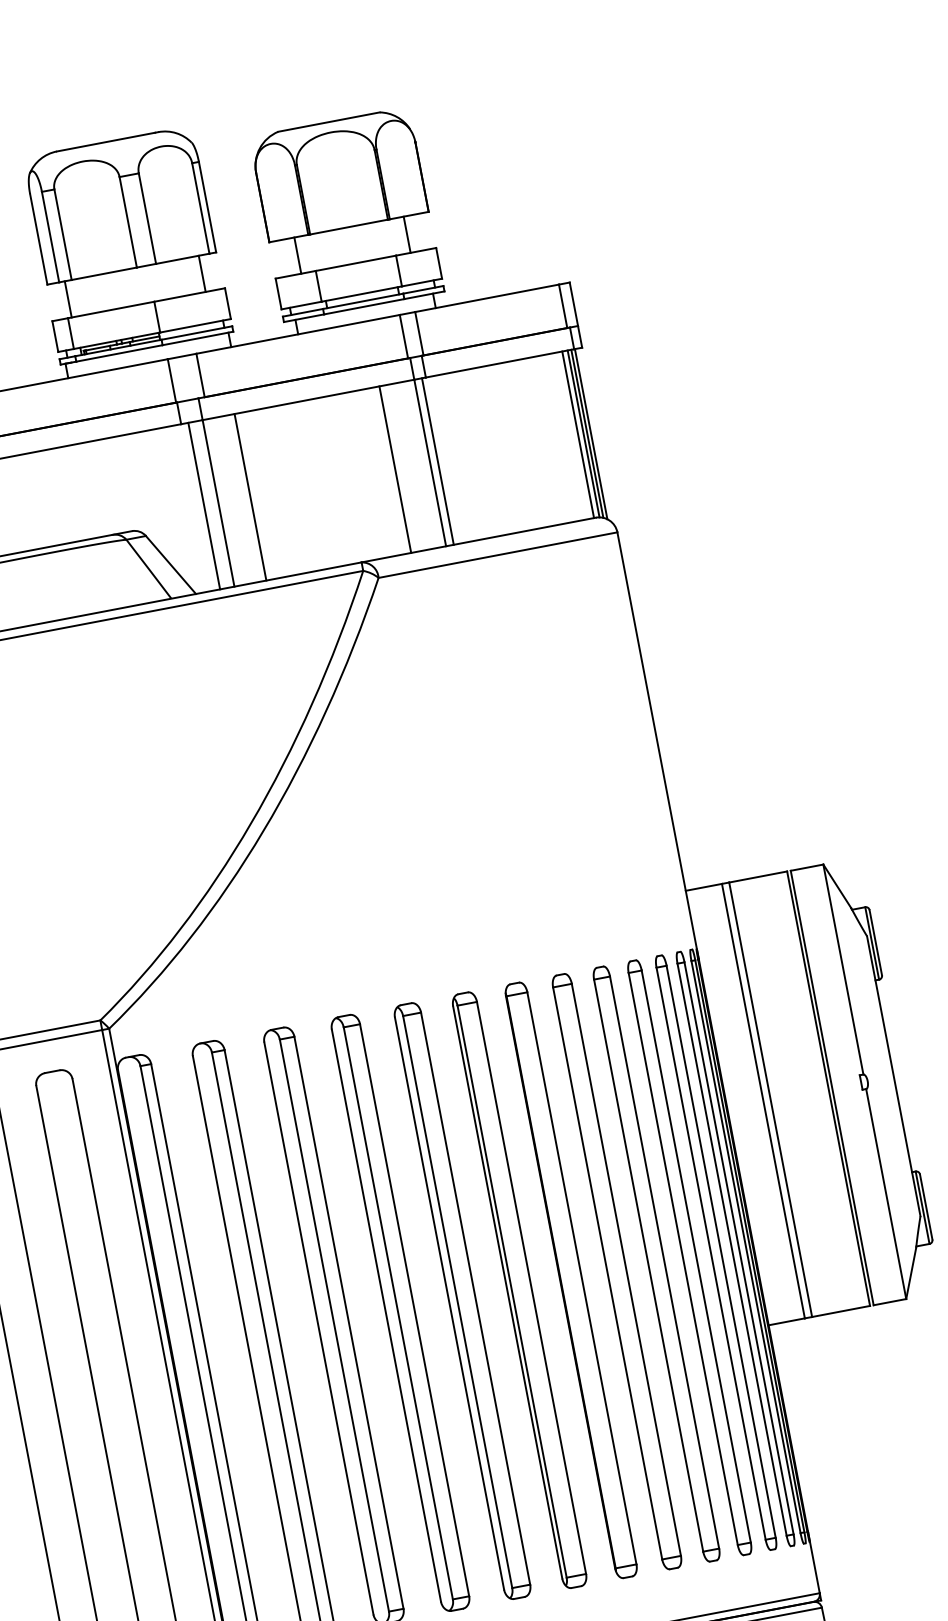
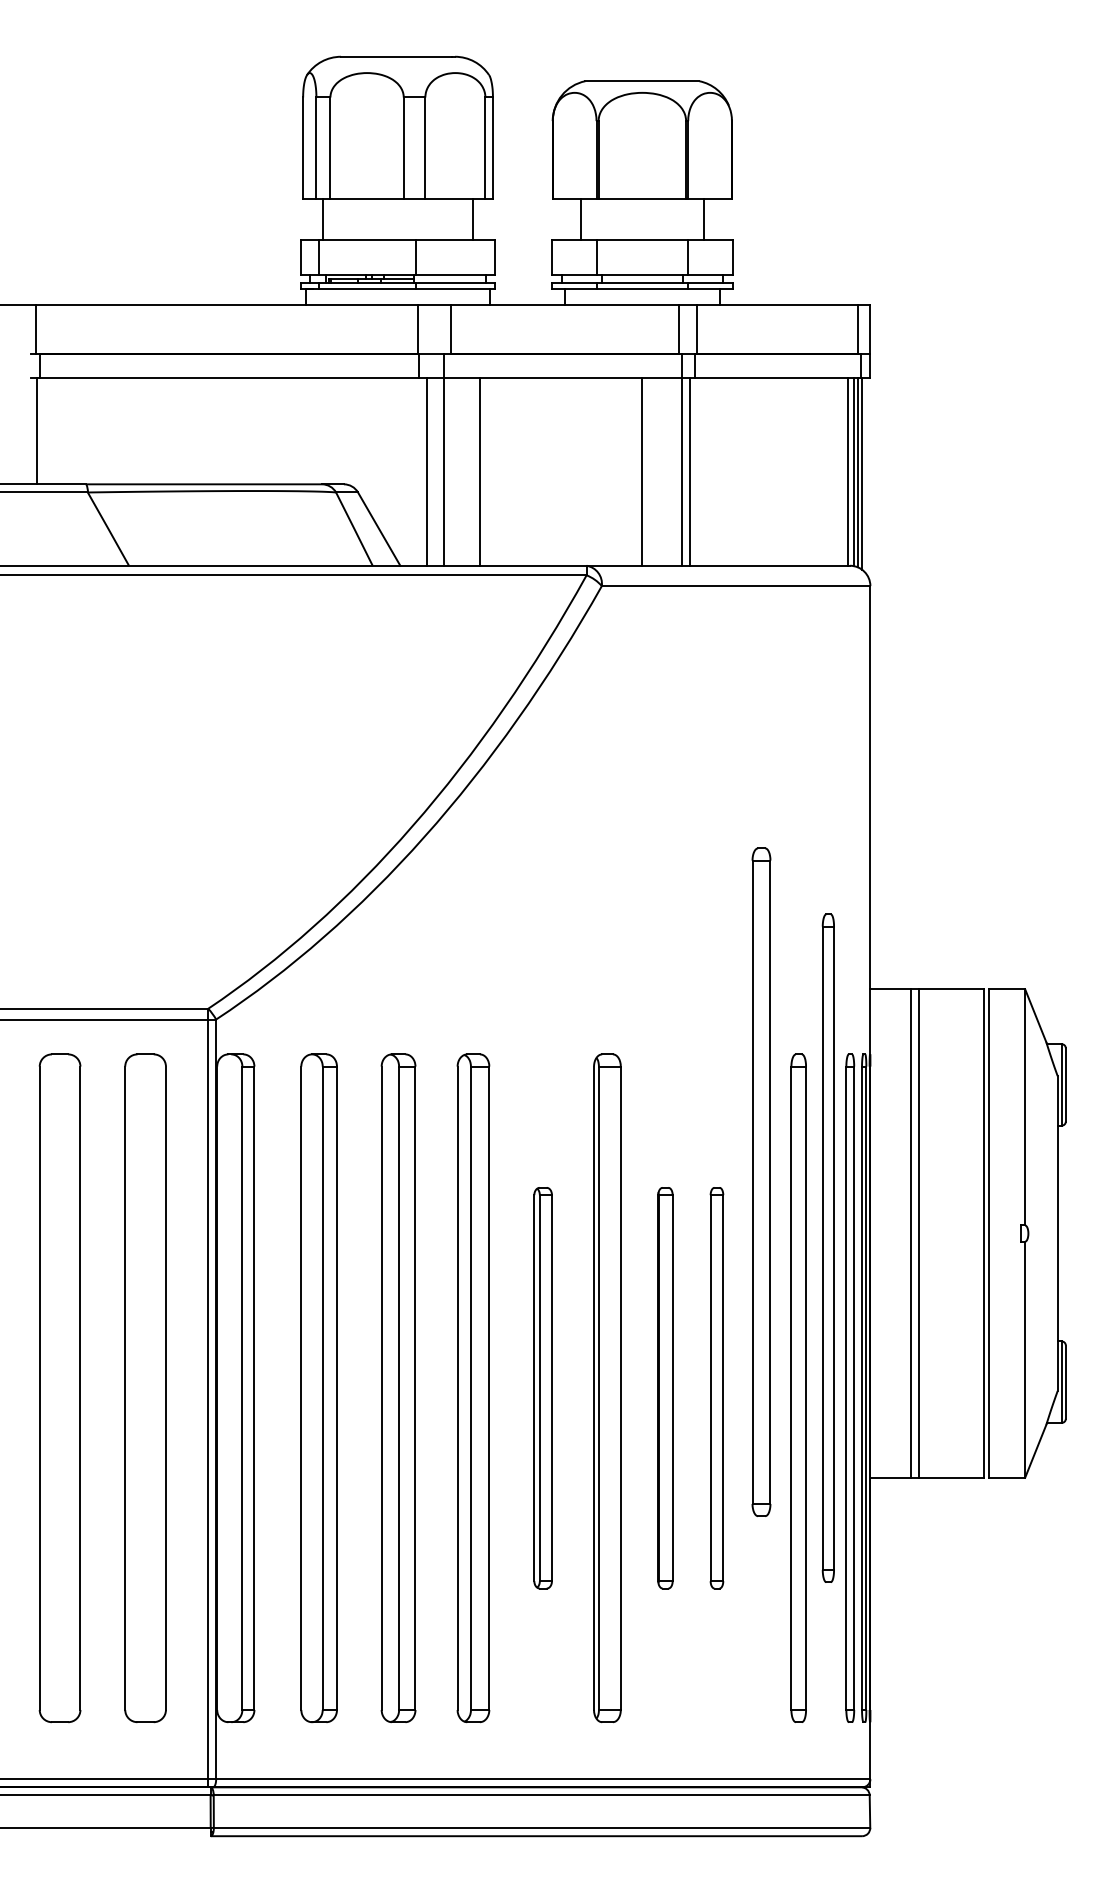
part: (715, 1252) -> (827, 1247), moved
part: (656, 1263) -> (761, 1181), moved
part: (616, 1271) -> (716, 1387), size x0.6
part: (571, 1279) -> (665, 1387), size x0.6
part: (461, 1300) -> (542, 1387), size x0.6

